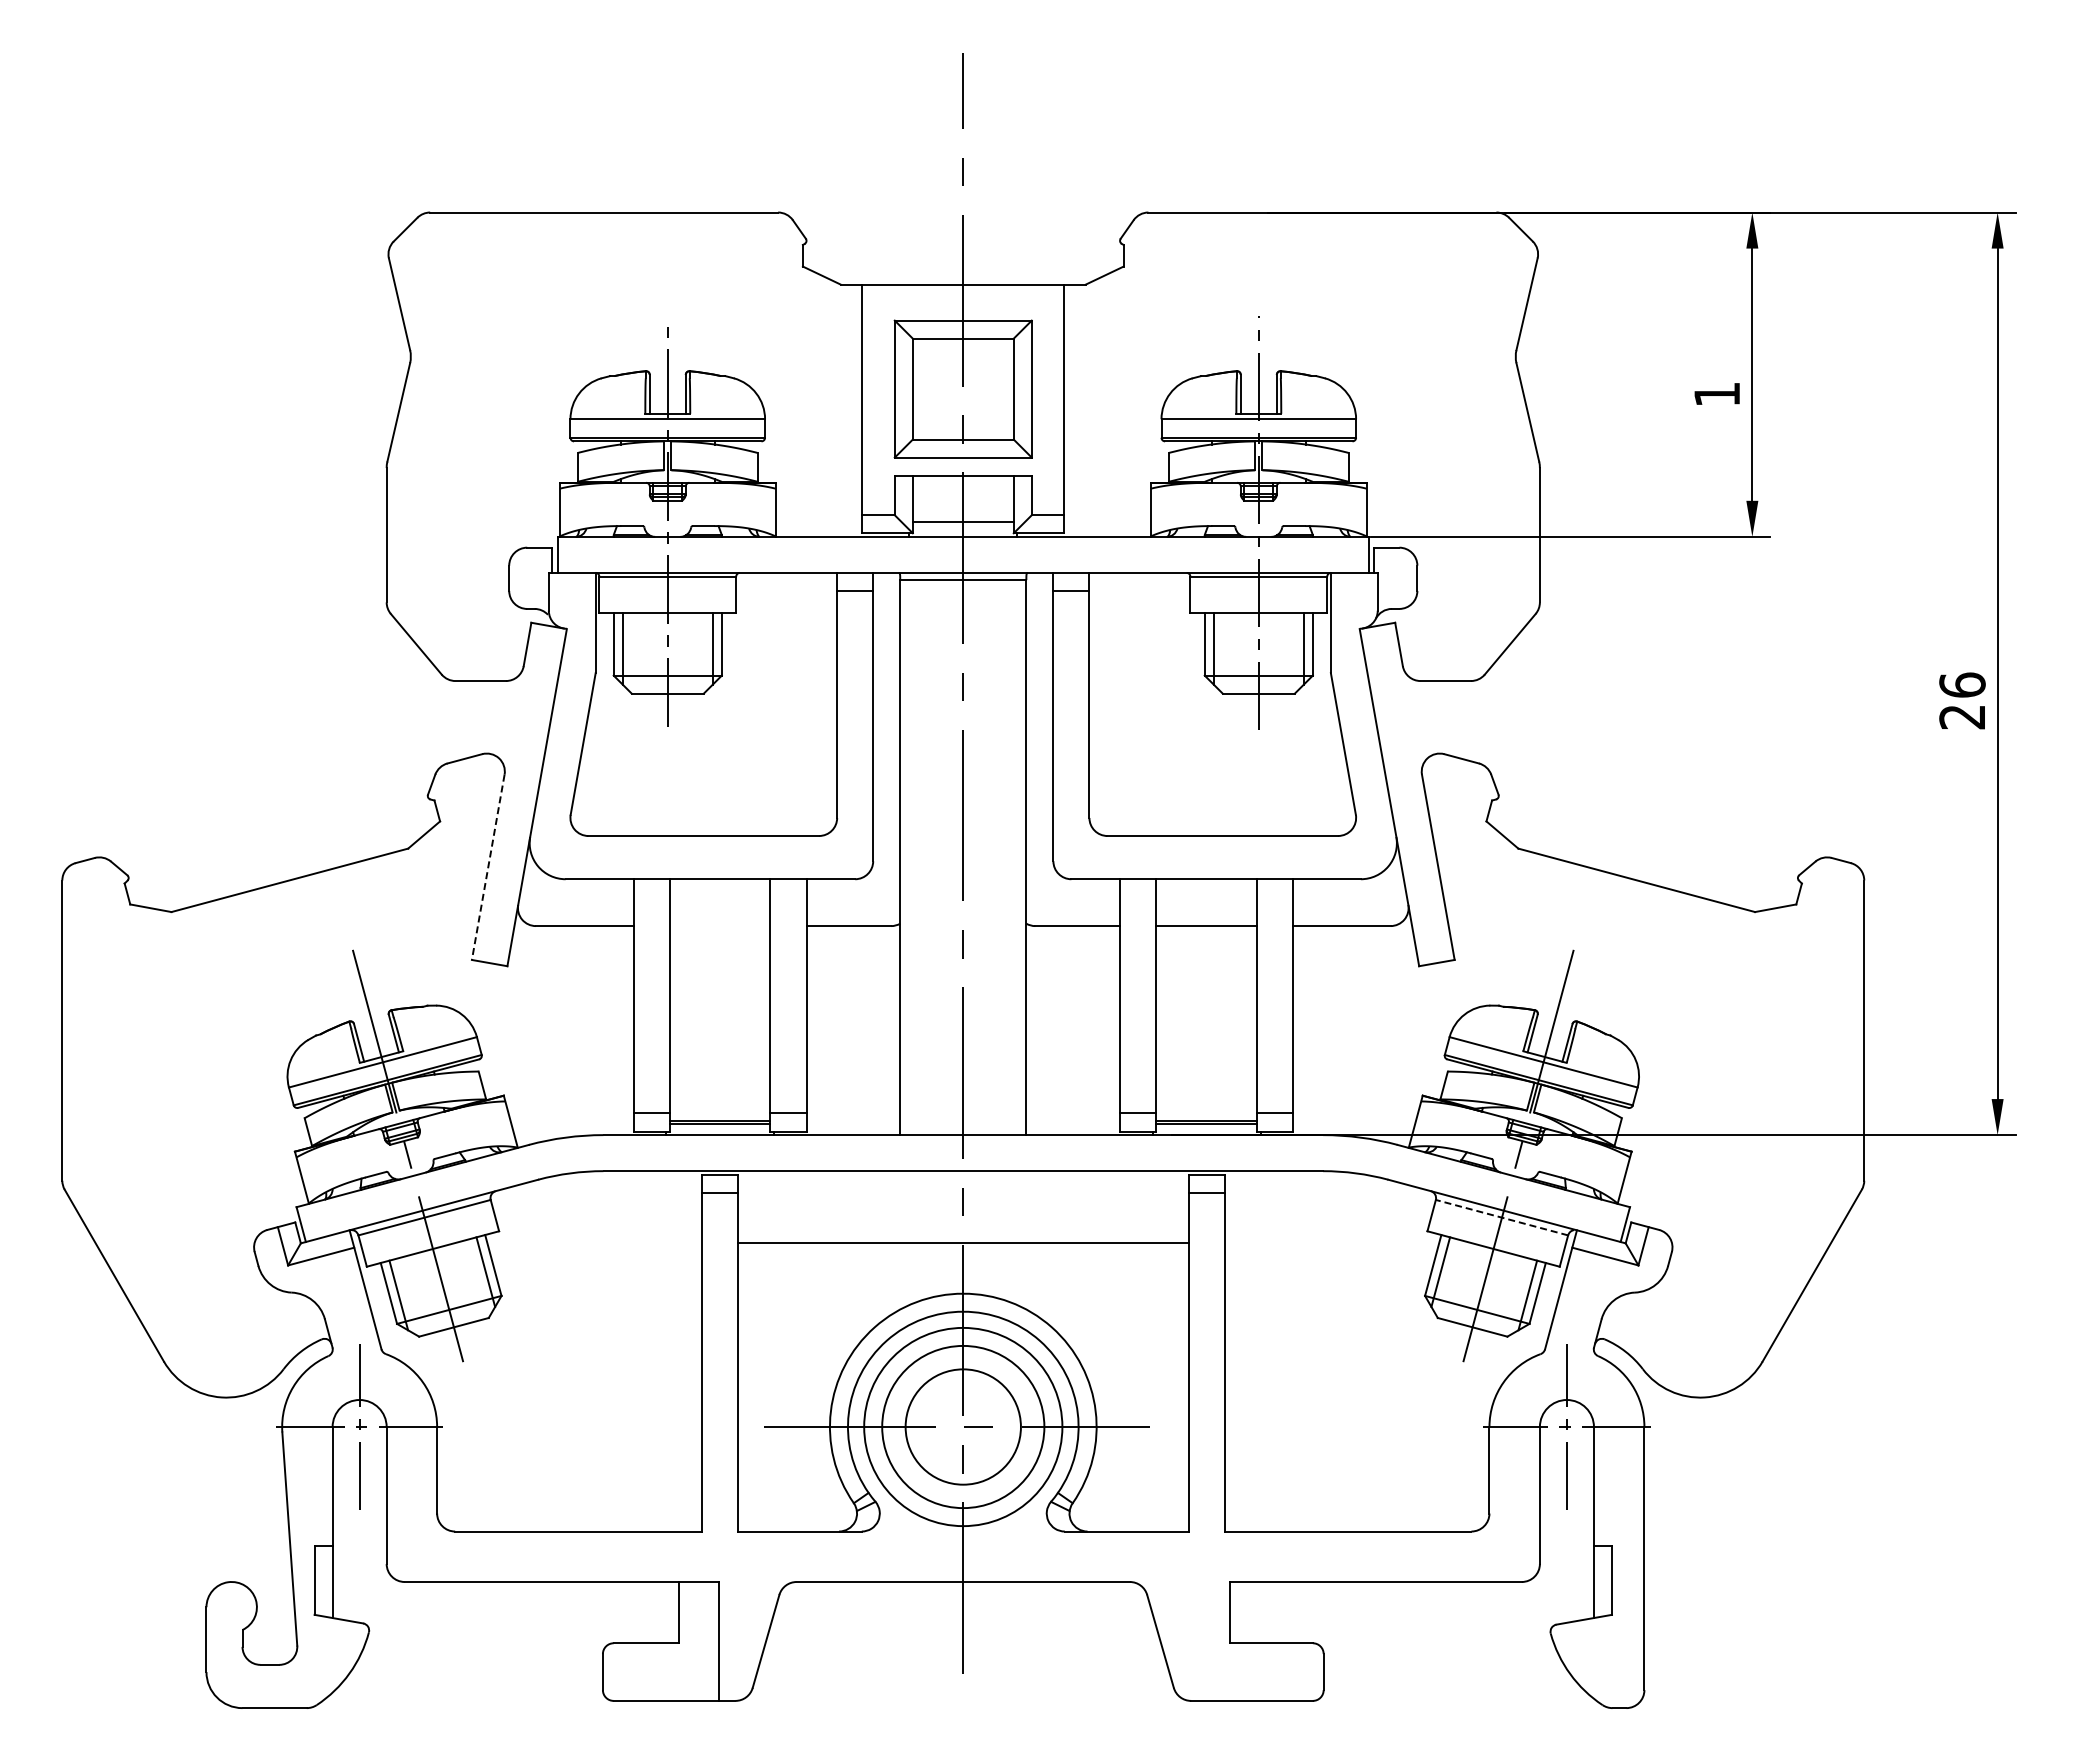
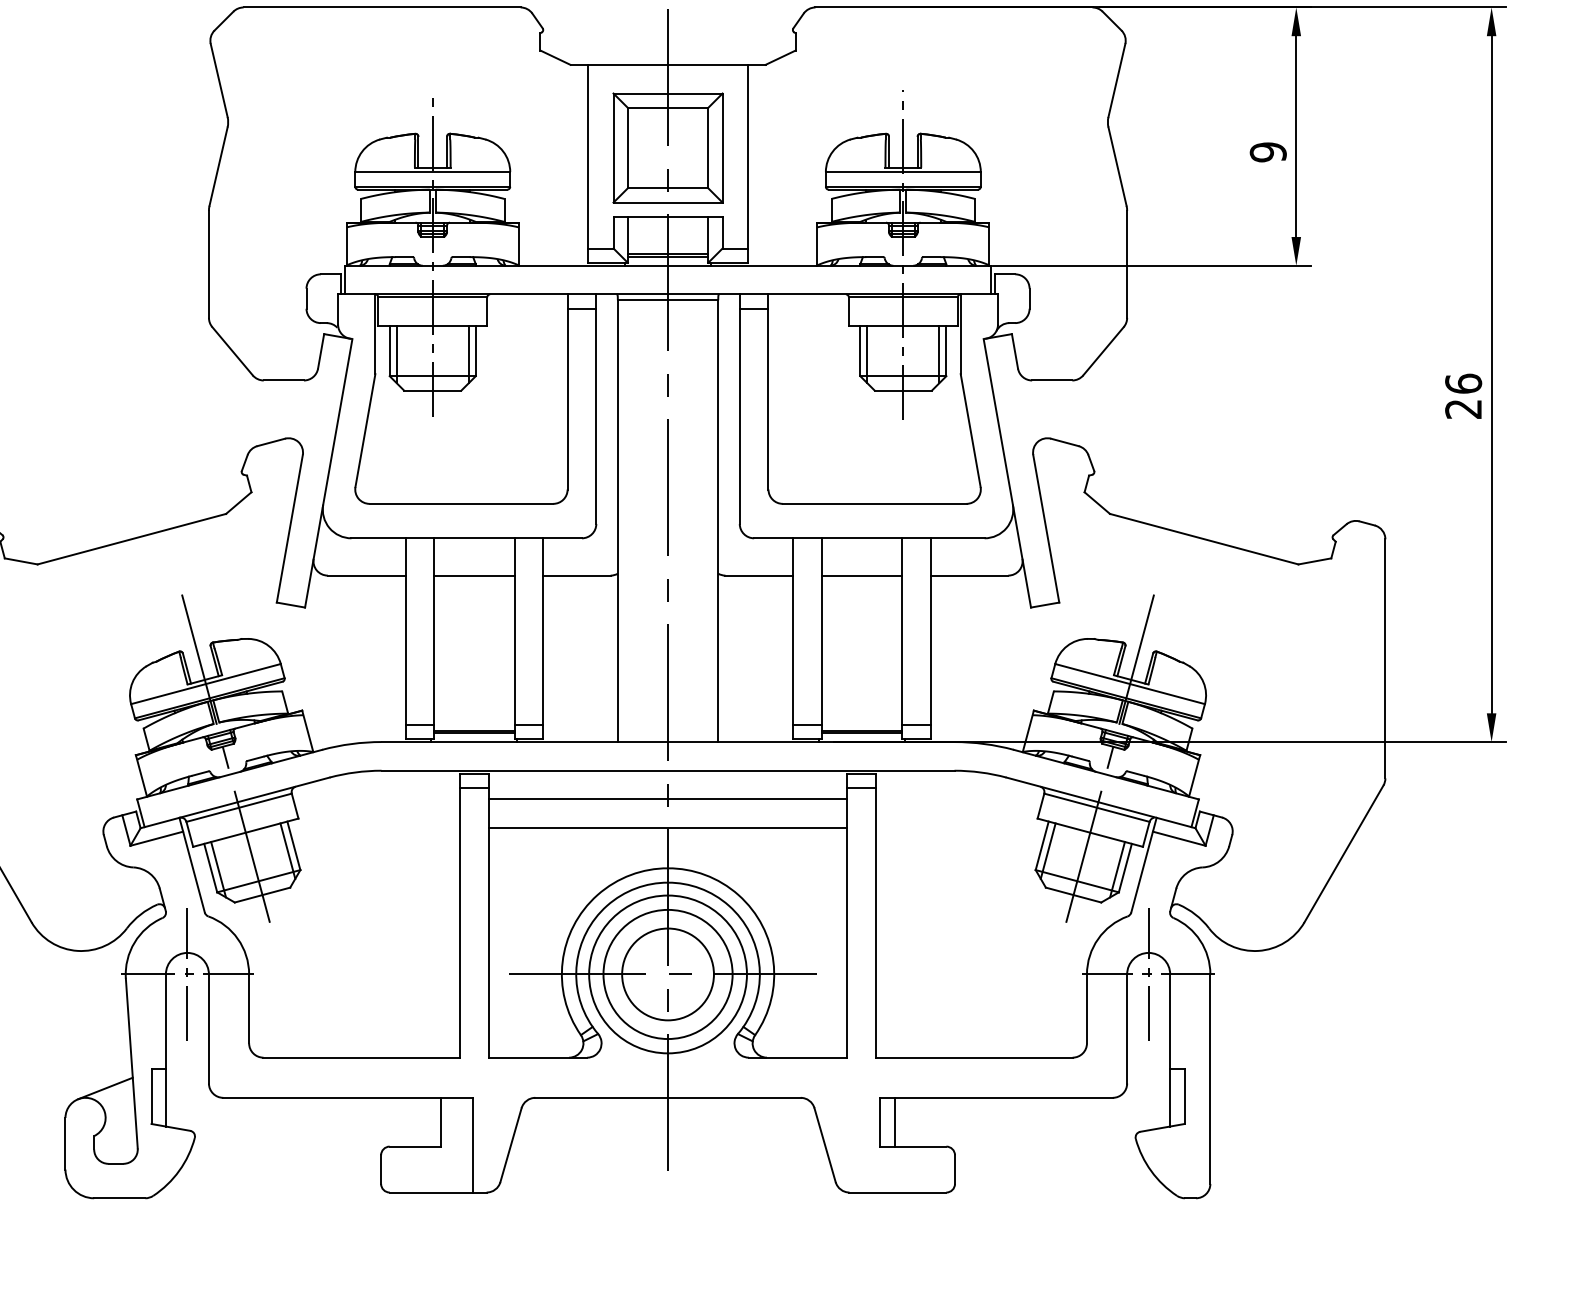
text: (1716, 394) -> (1267, 152), 1 -> 9
line: (962, 526) -> (667, 257), added
line: (488, 867) -> (290, 528), dashed -> solid
line: (719, 926) -> (473, 575), added
line: (963, 1207) -> (668, 799), added
line: (1501, 1217) -> (1096, 807), dashed -> solid
line: (256, 1569) -> (105, 1087), added
line: (1248, 1612) -> (895, 1122), added

